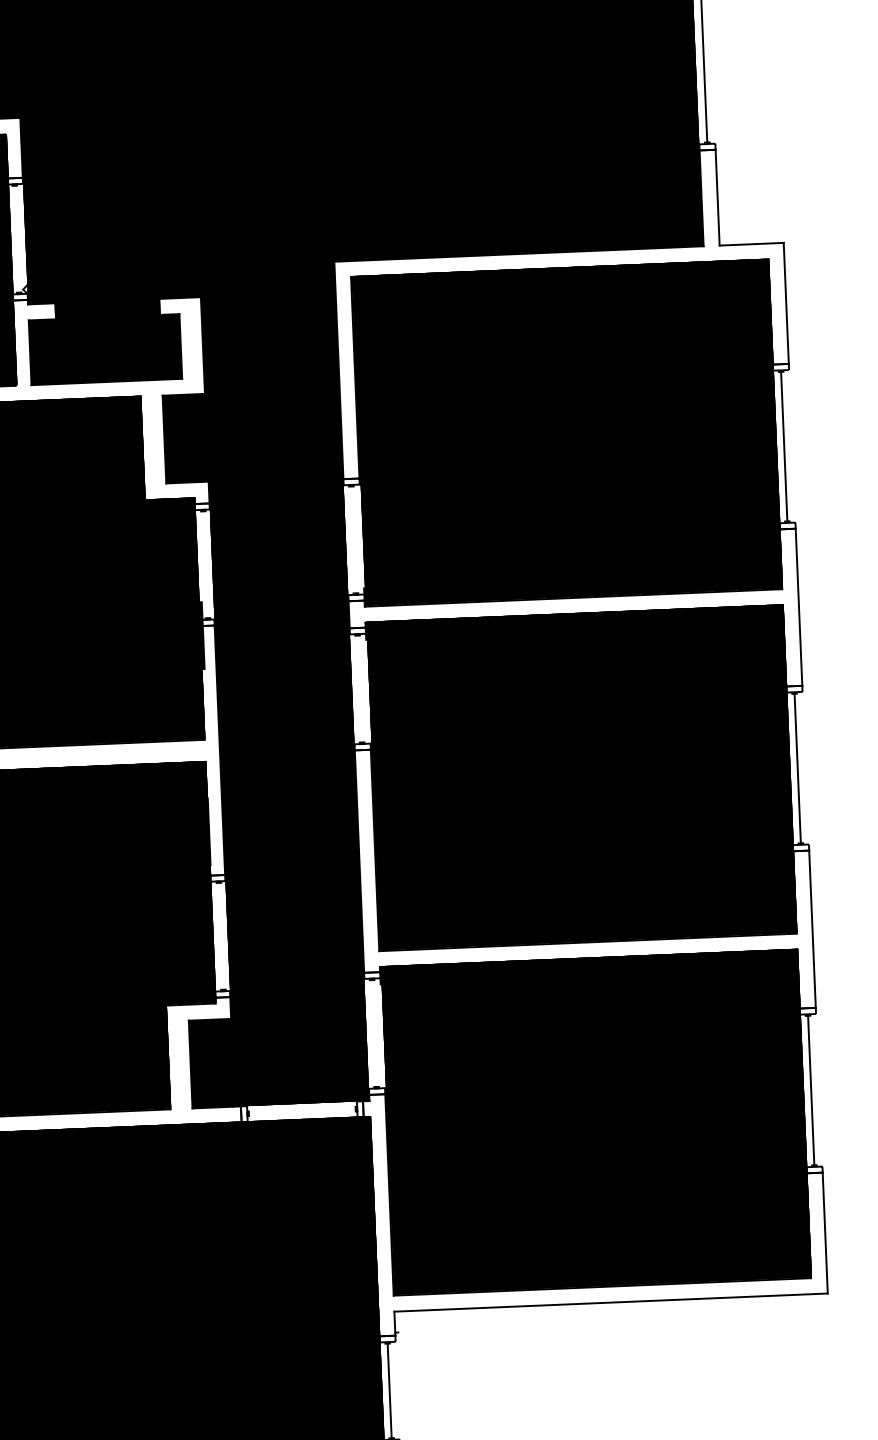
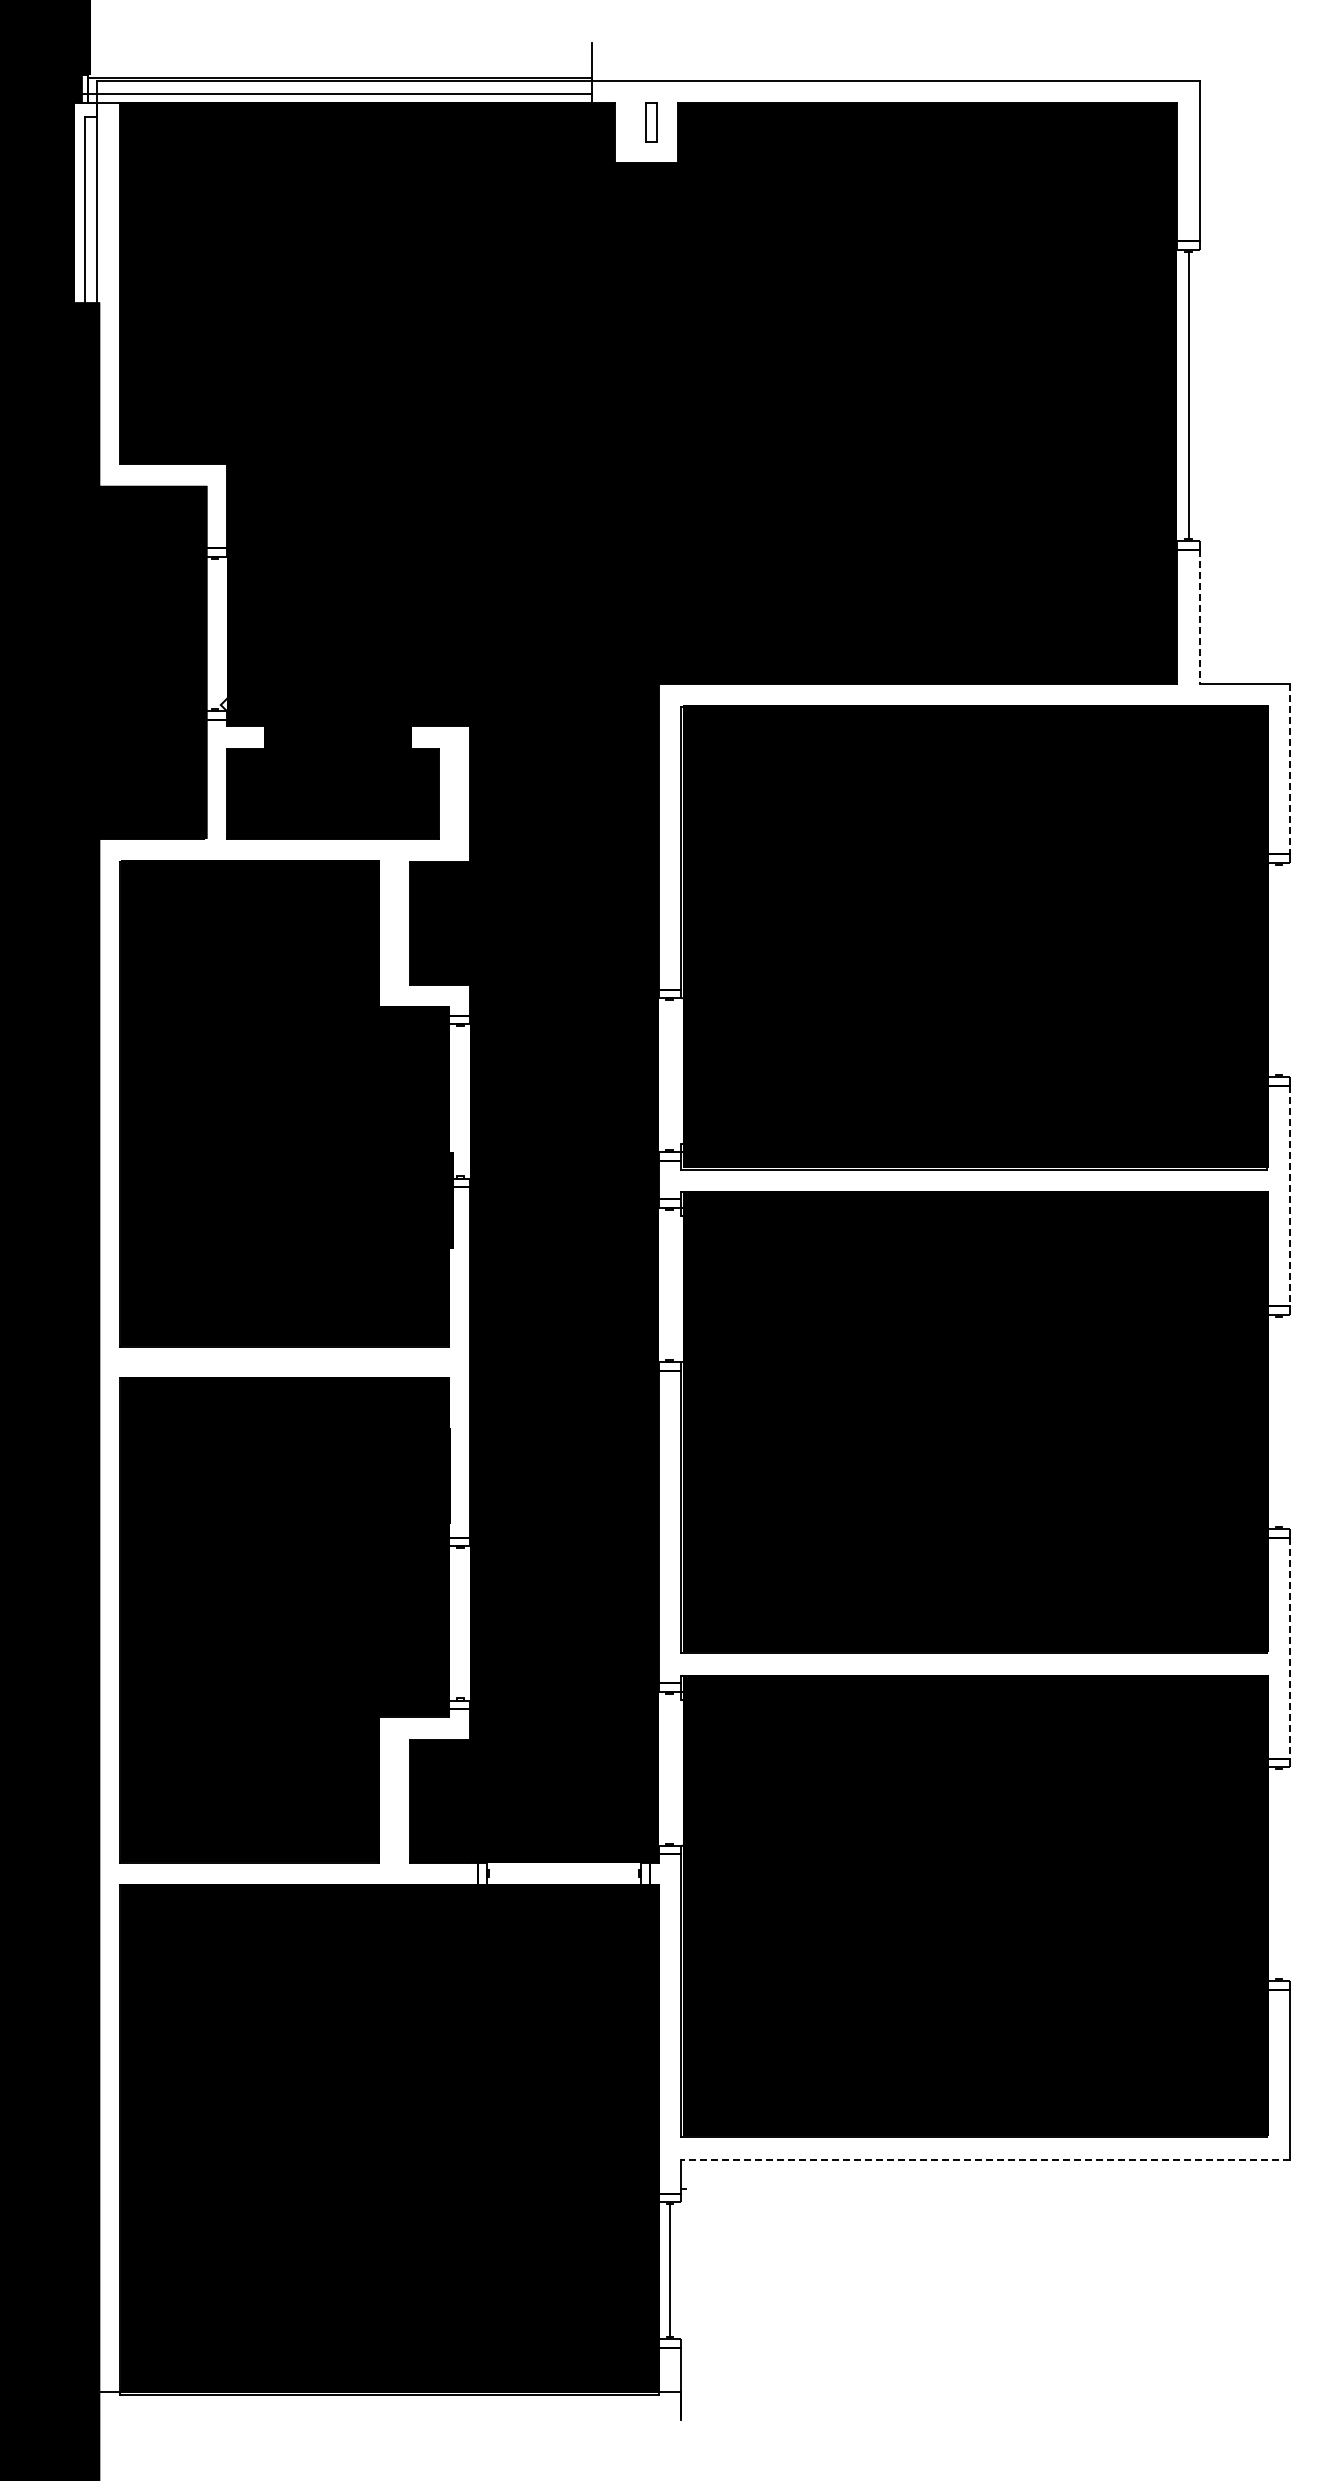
line: (717, 198) -> (1199, 617), solid -> dashed
line: (785, 303) -> (1289, 769), solid -> dashed
line: (784, 446) -> (1278, 969), removed
line: (798, 607) -> (1289, 1196), solid -> dashed
line: (797, 768) -> (1278, 1421), removed
line: (812, 929) -> (1289, 1648), solid -> dashed
line: (811, 1090) -> (1278, 1874), removed
line: (610, 1302) -> (985, 2159), solid -> dashed

